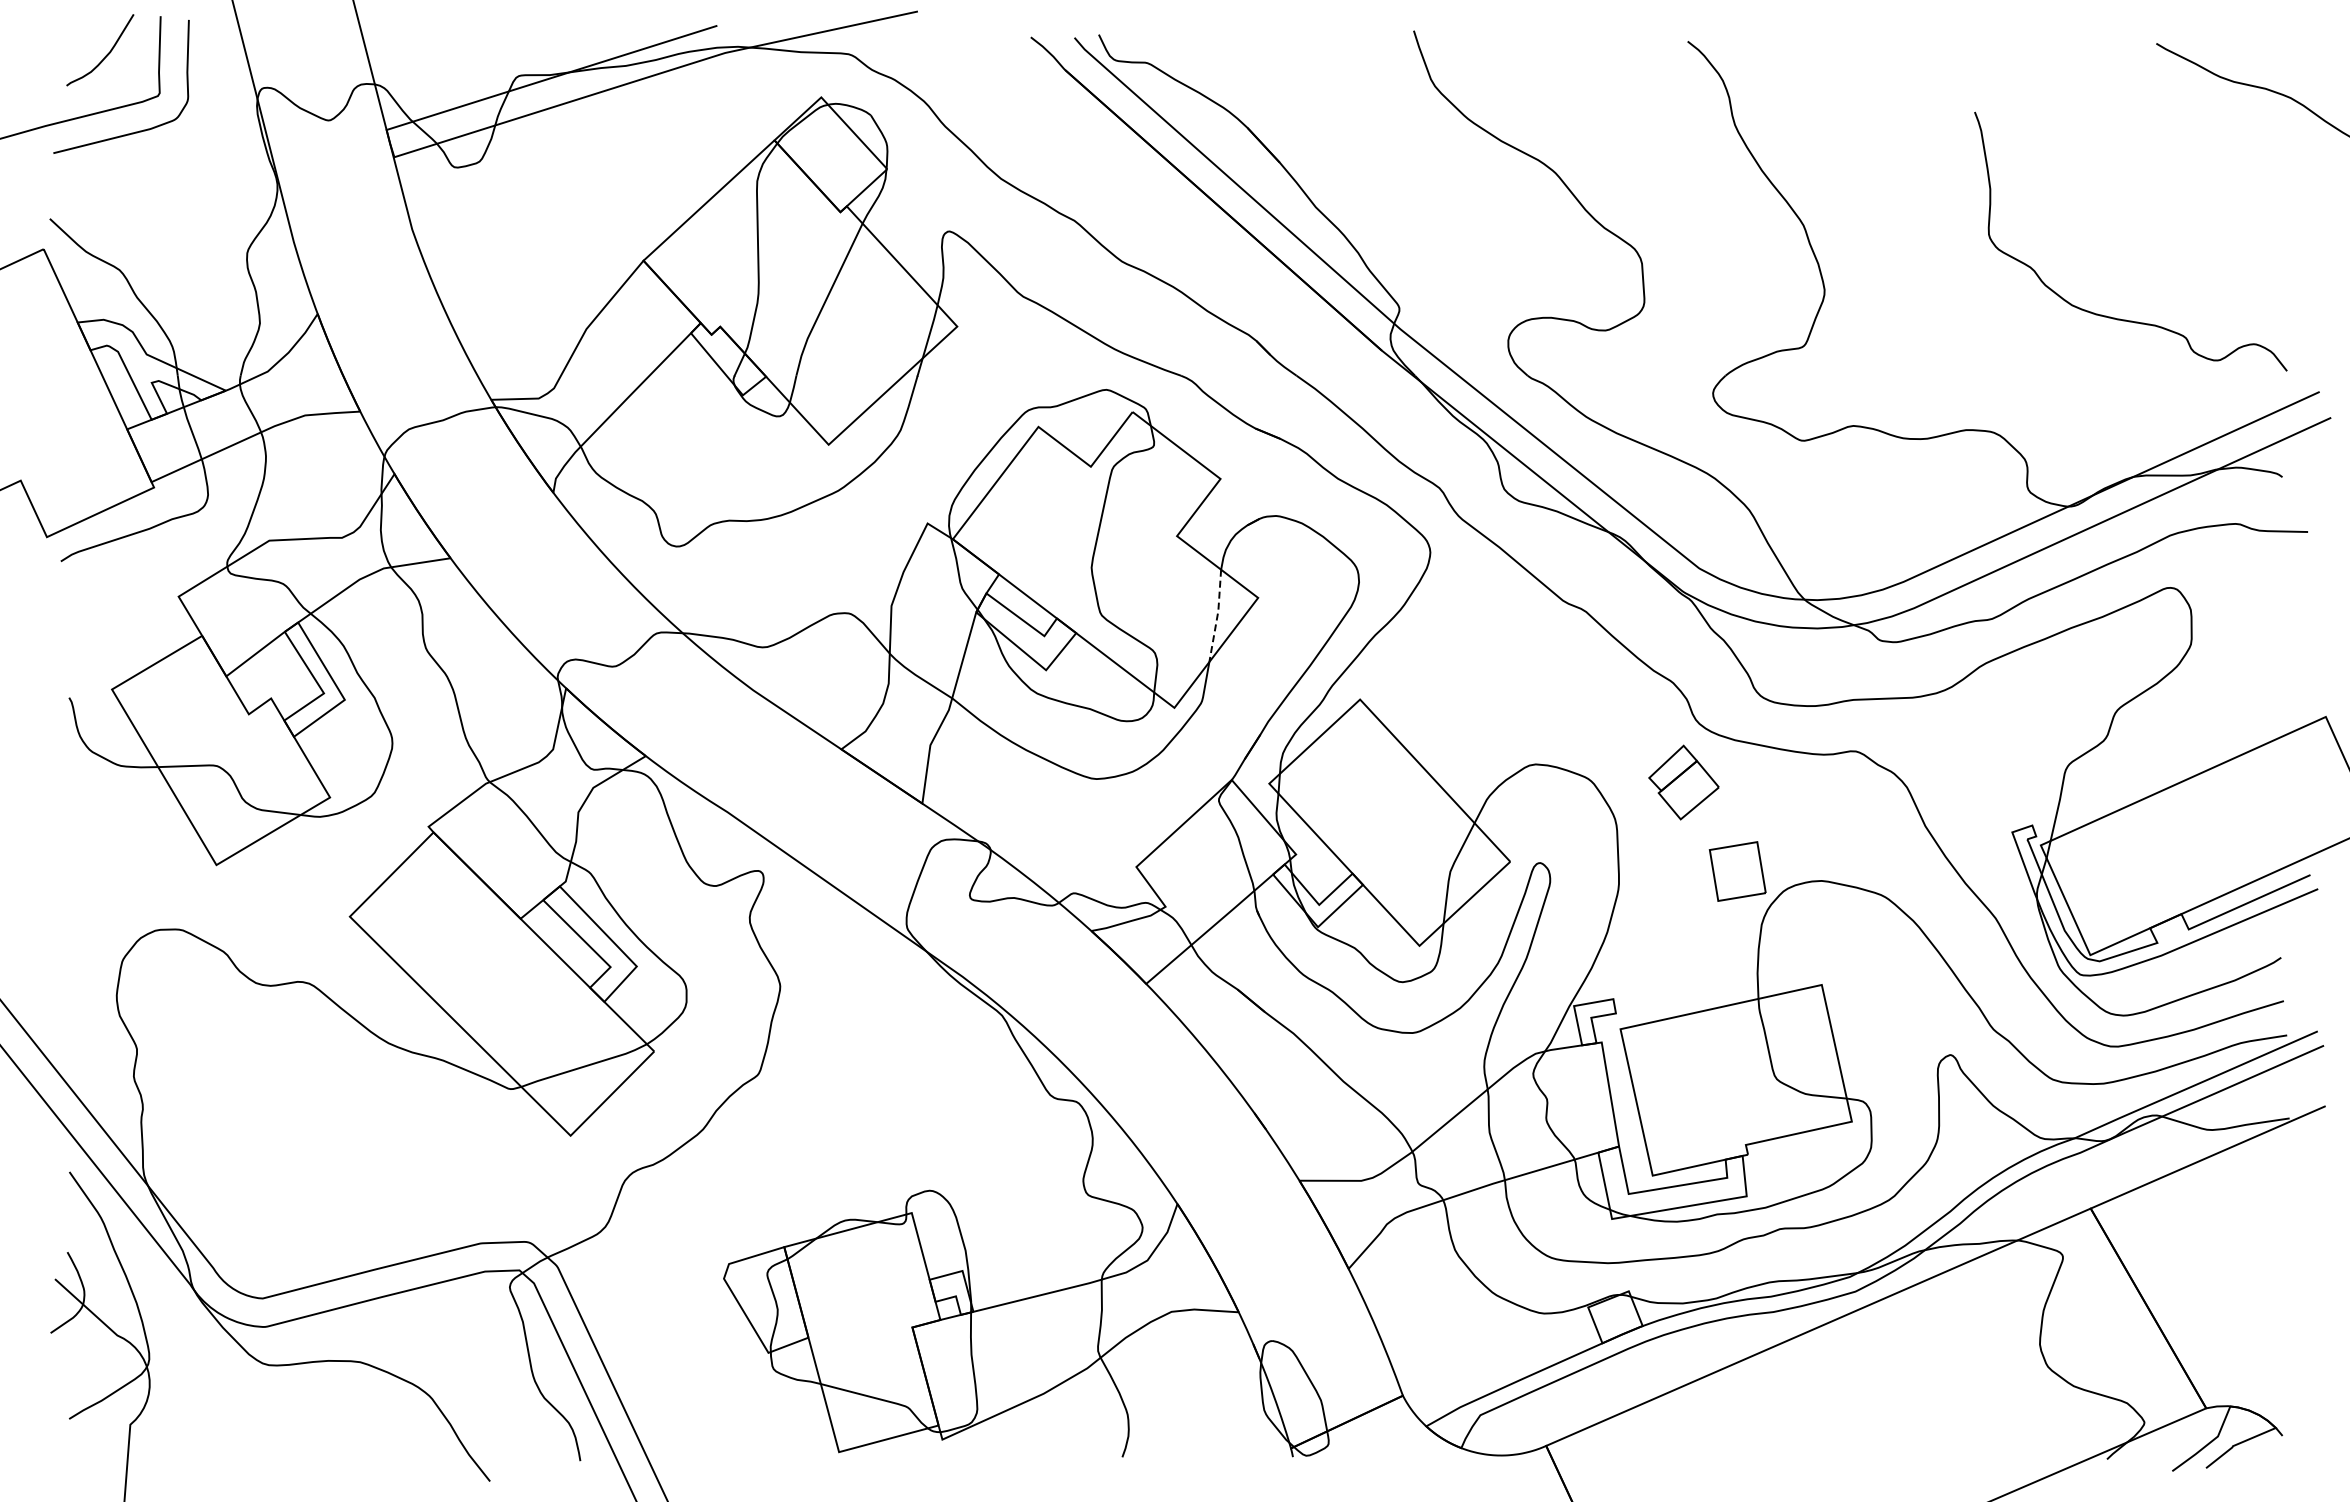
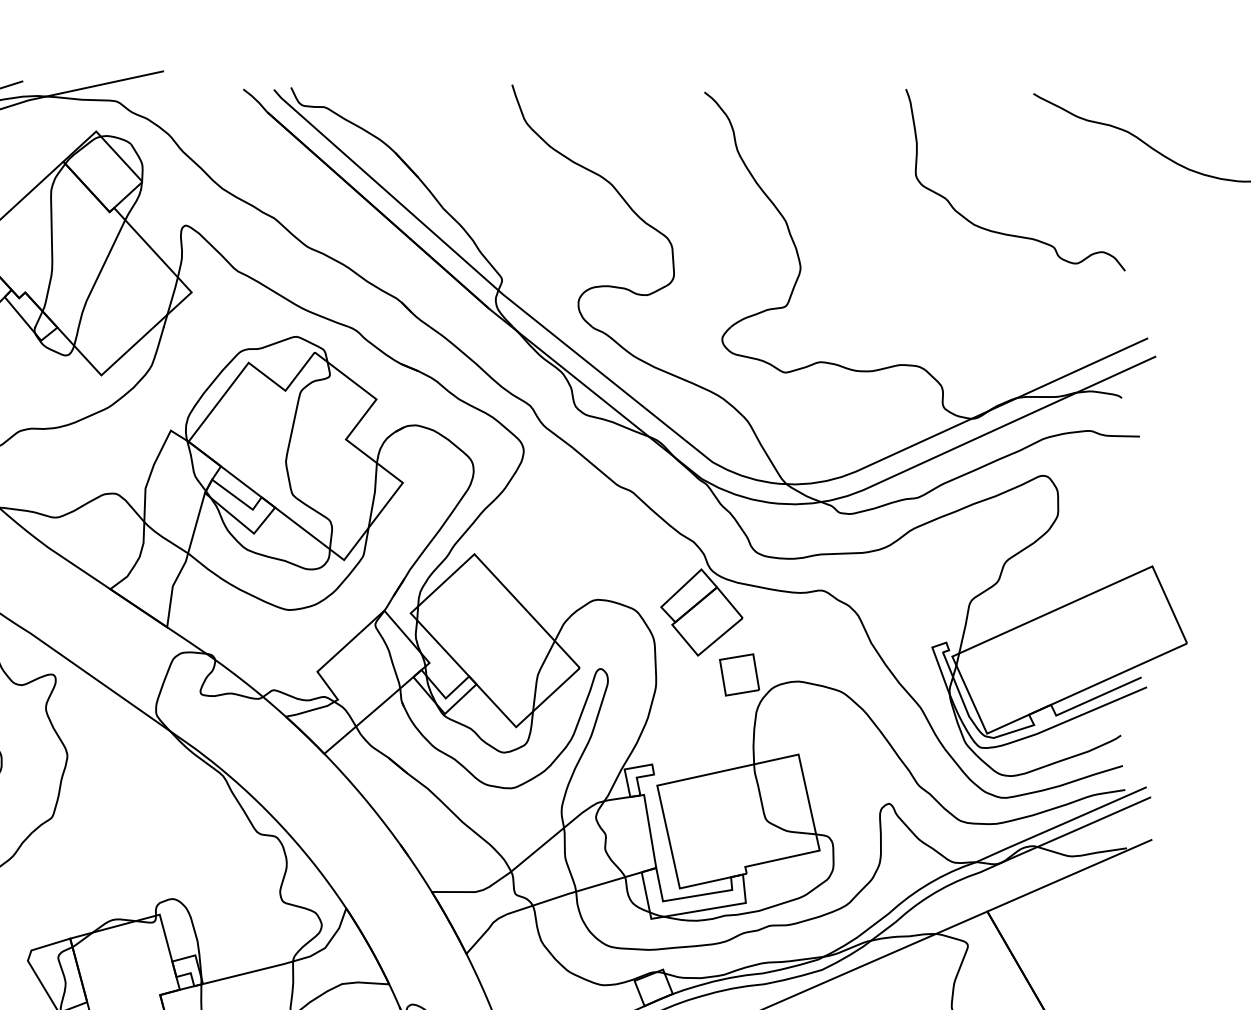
curve: (2115, 317) -> (1004, 233), moved
line: (1217, 616) -> (374, 495), dashed -> solid
part: (1683, 782) -> (701, 612), size x1.67

